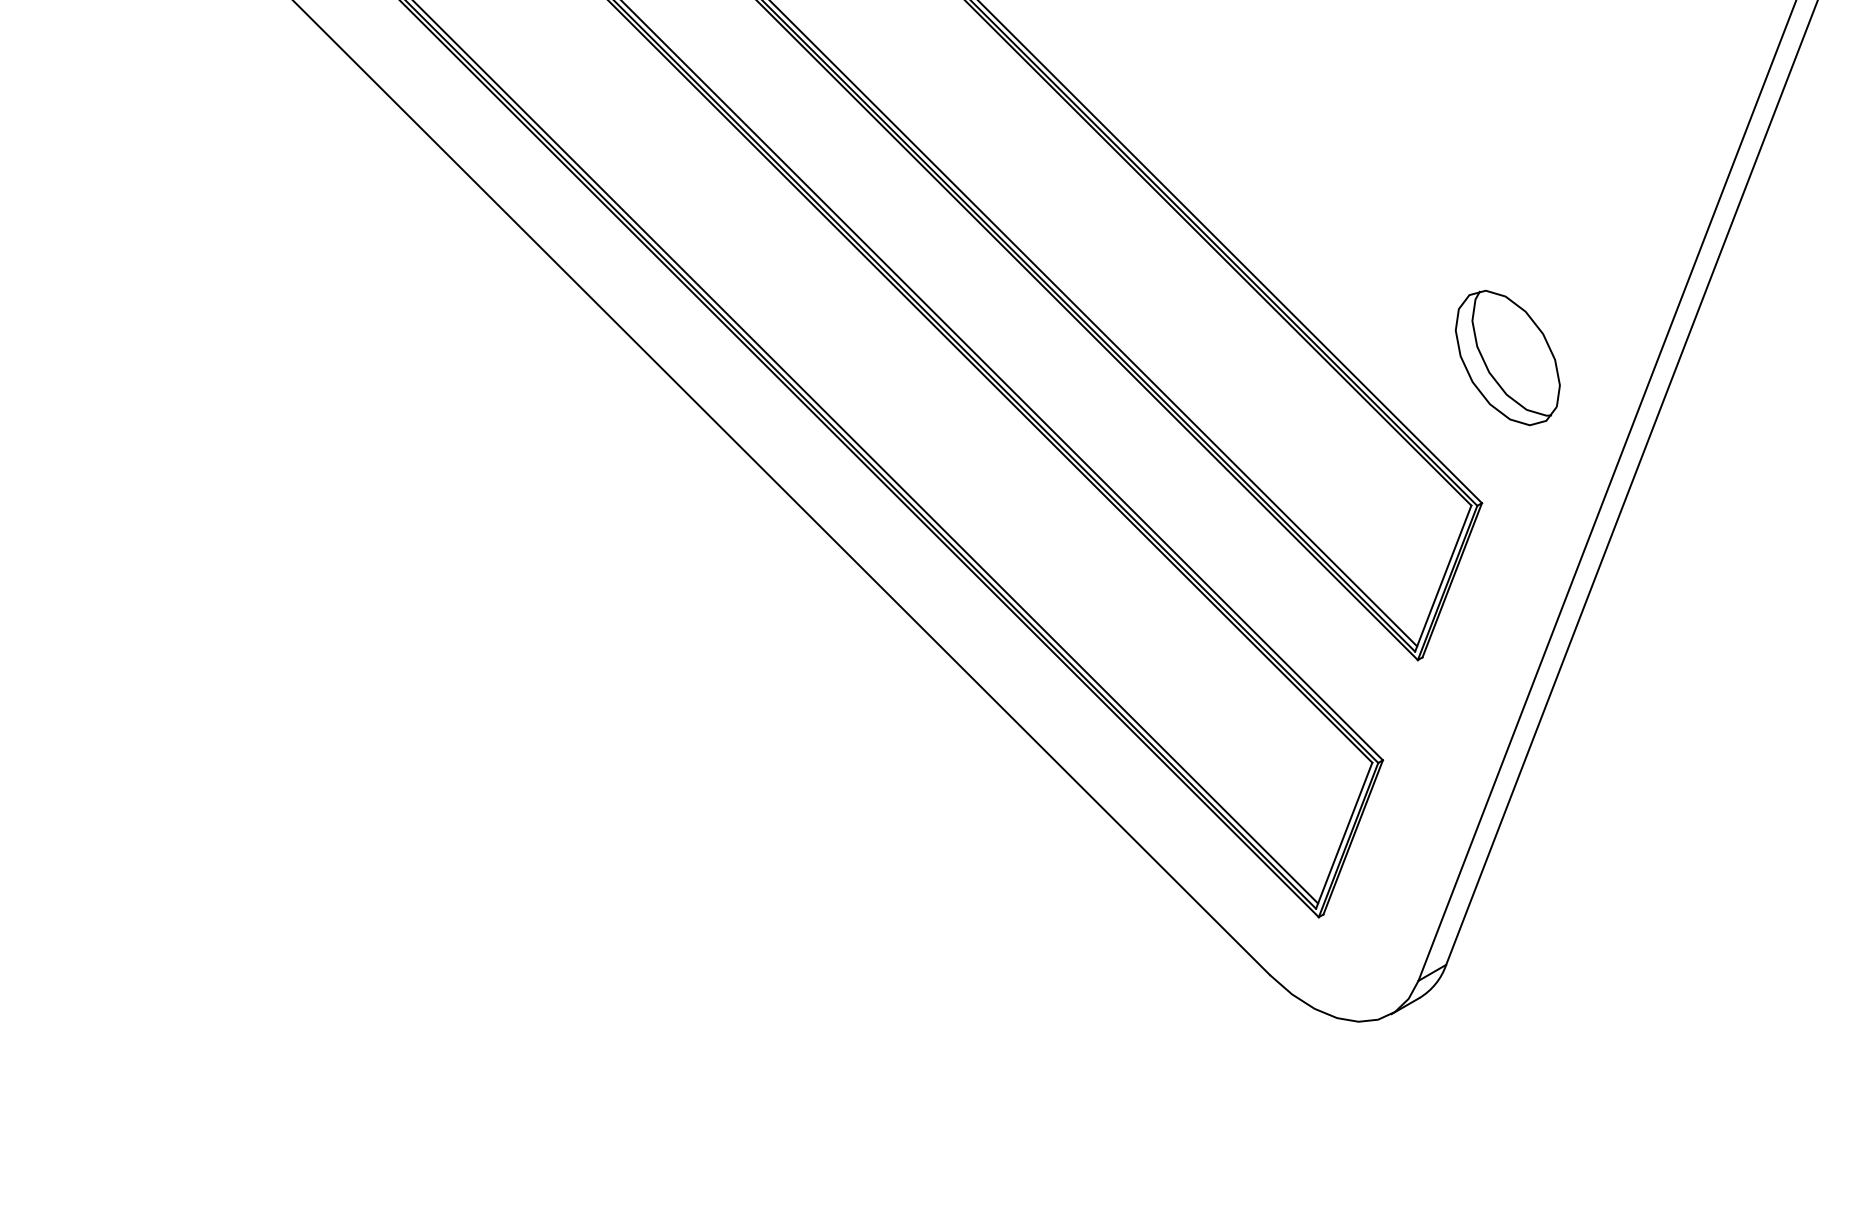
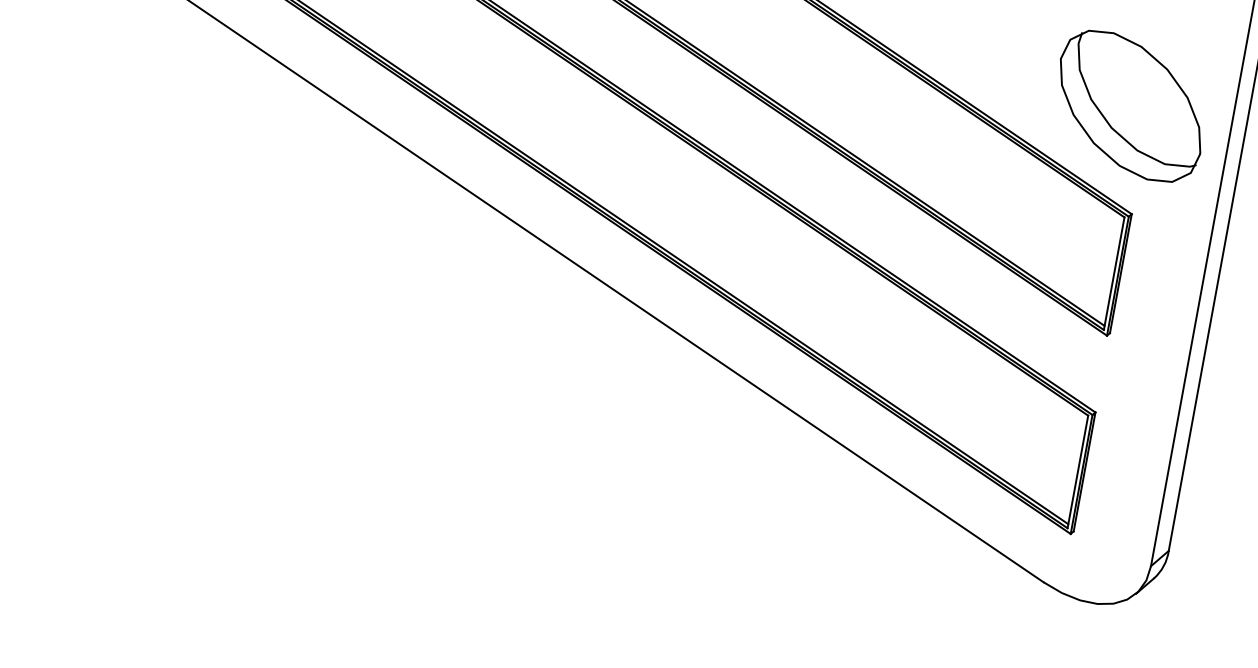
part: (1507, 357) -> (1130, 106), size x1.67

